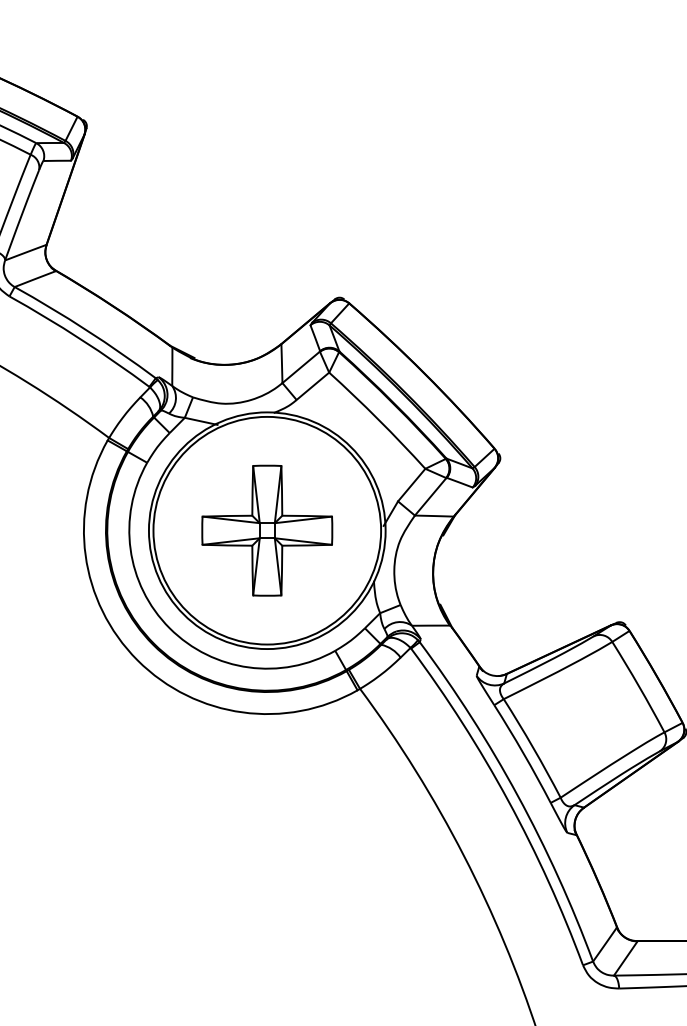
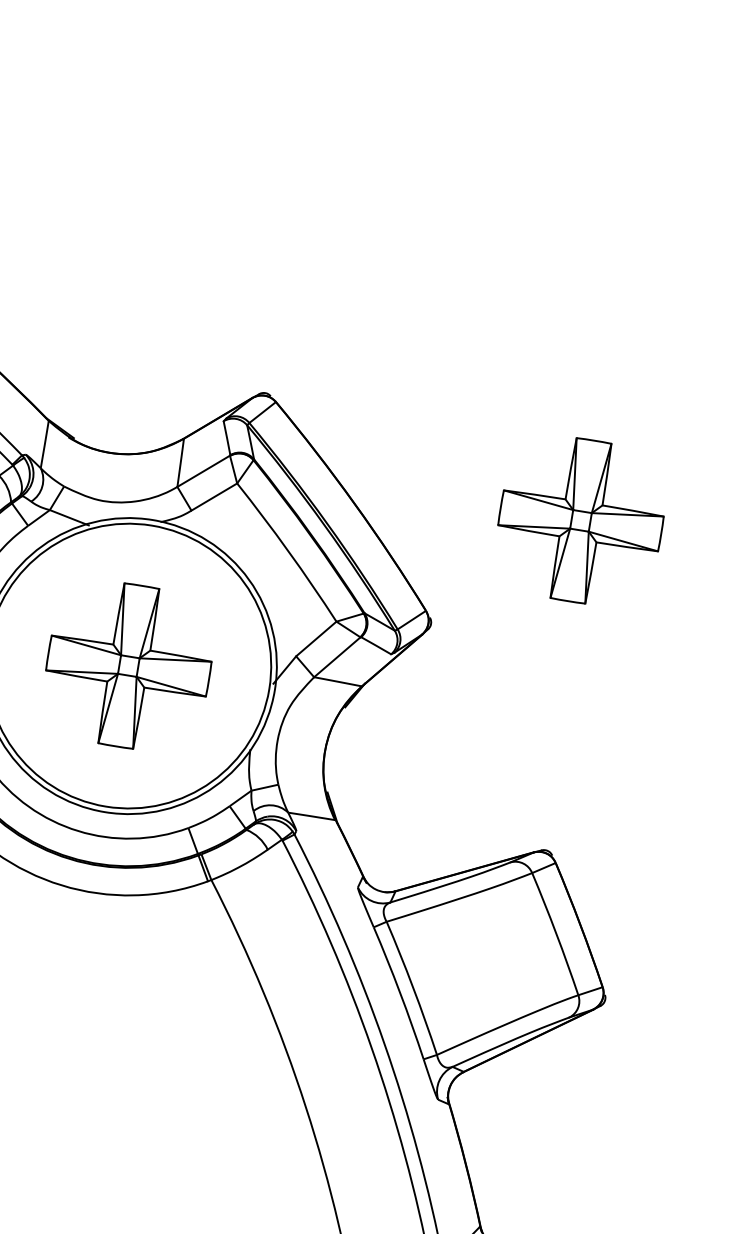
part: (605, 357) -> (581, 520), added

